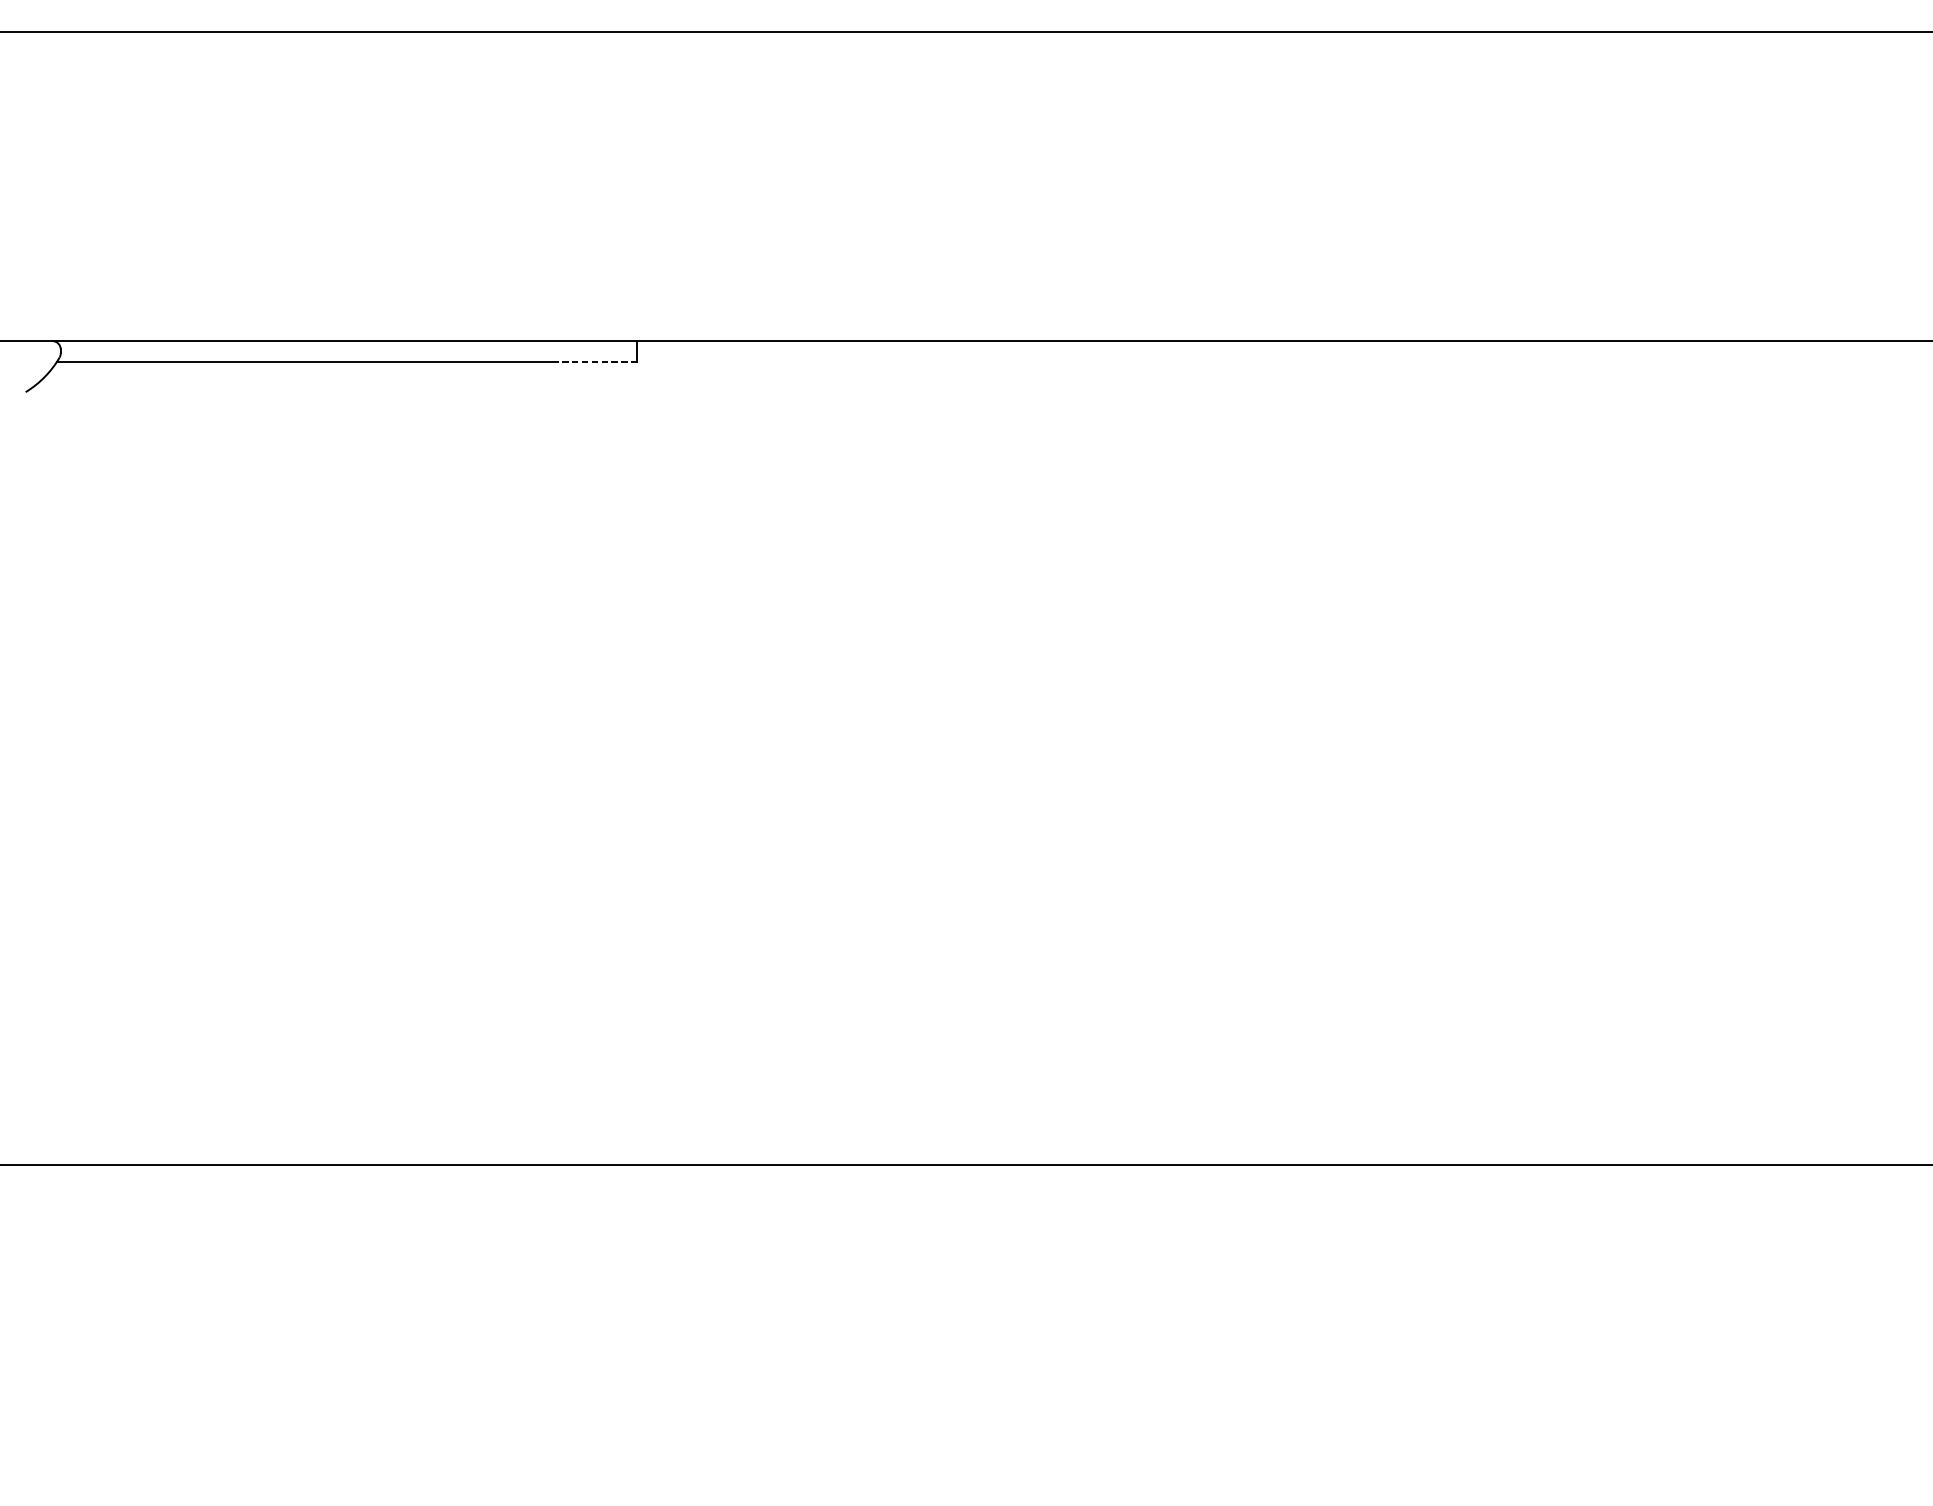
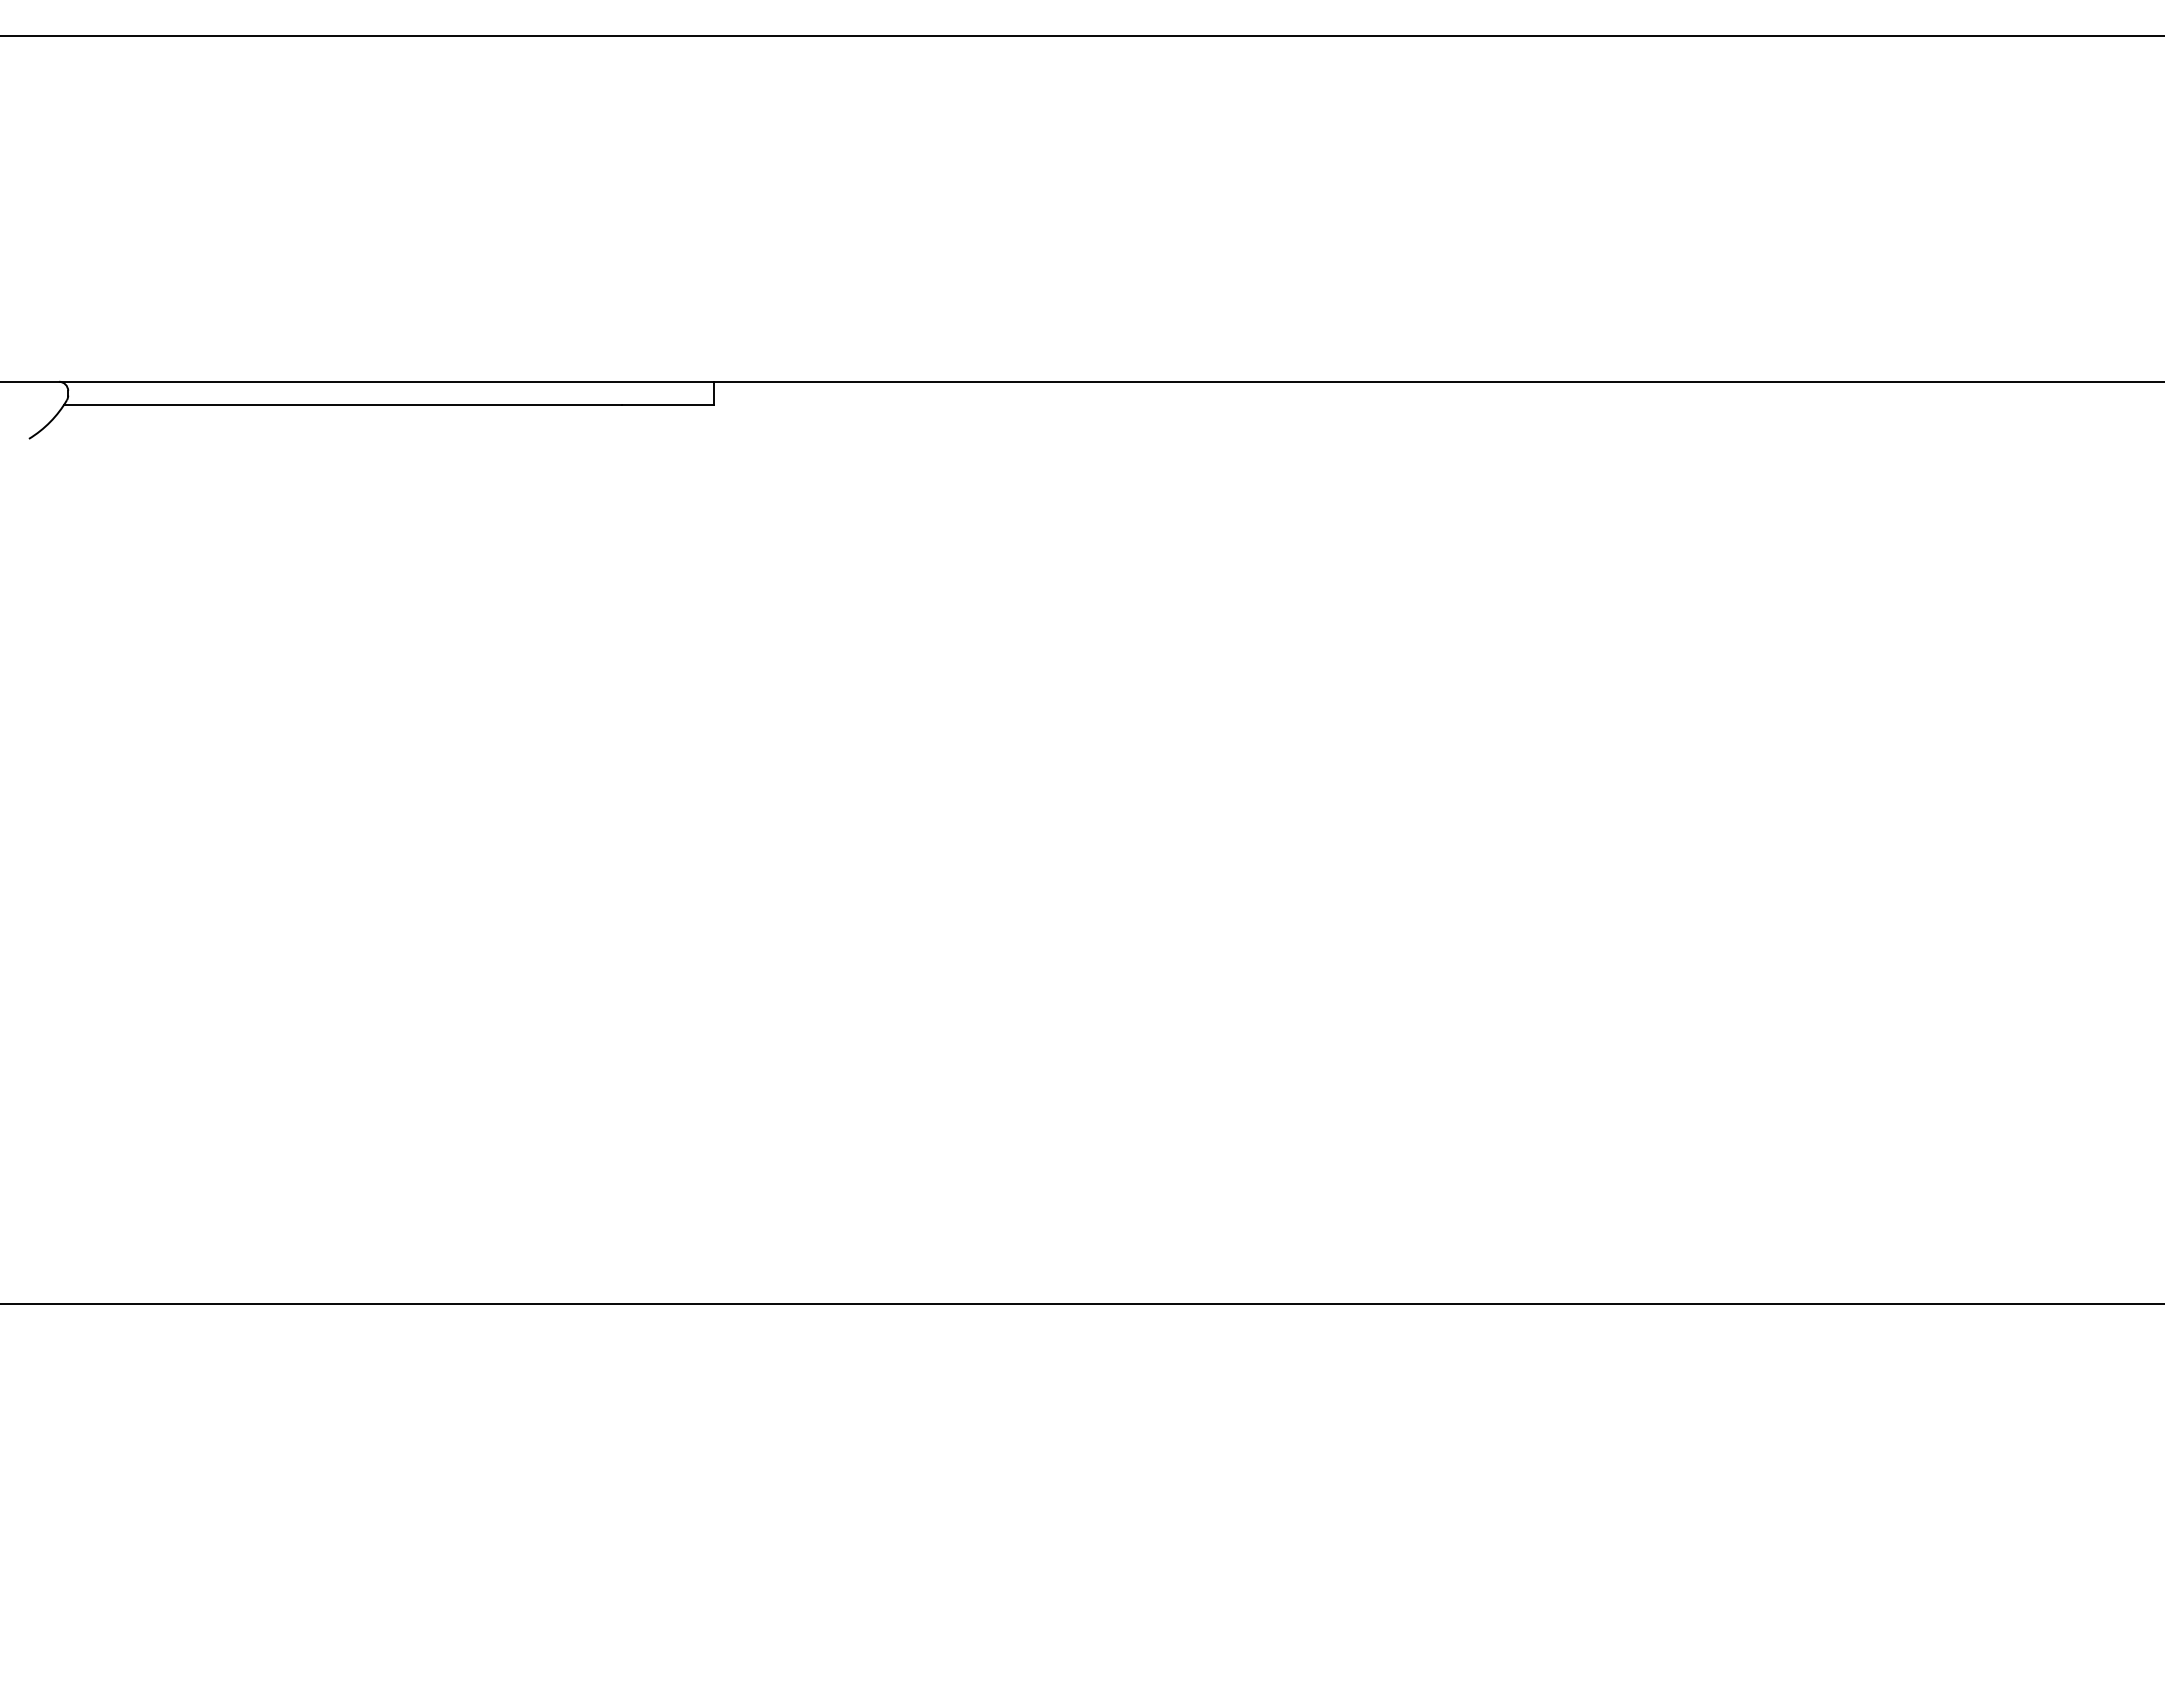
line: (595, 361) -> (667, 404), dashed -> solid

